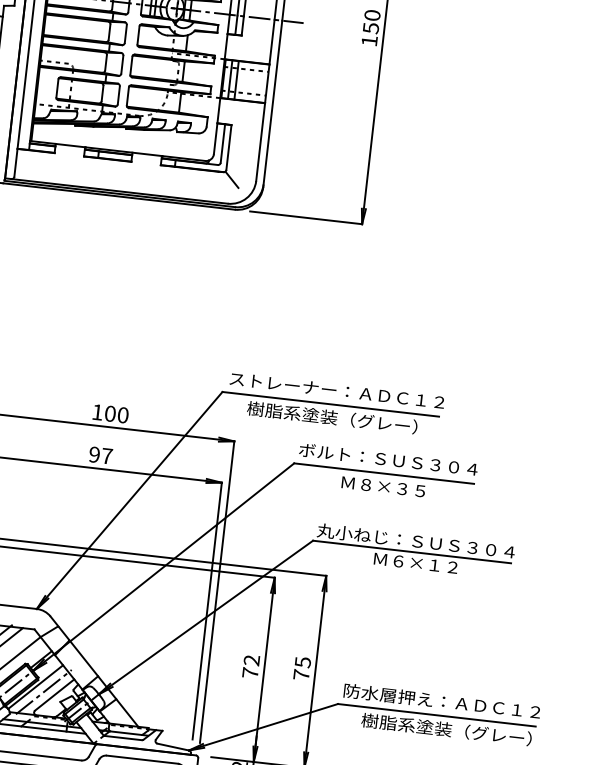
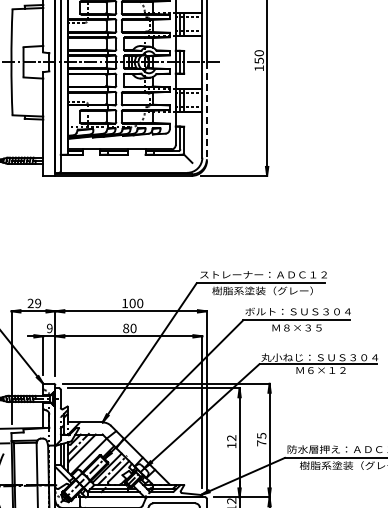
line: (271, 105) -> (206, 112), solid -> dashed
text: (100, 455) -> (129, 328), 97 -> 80
text: (250, 672) -> (231, 445), 72 -> 12

